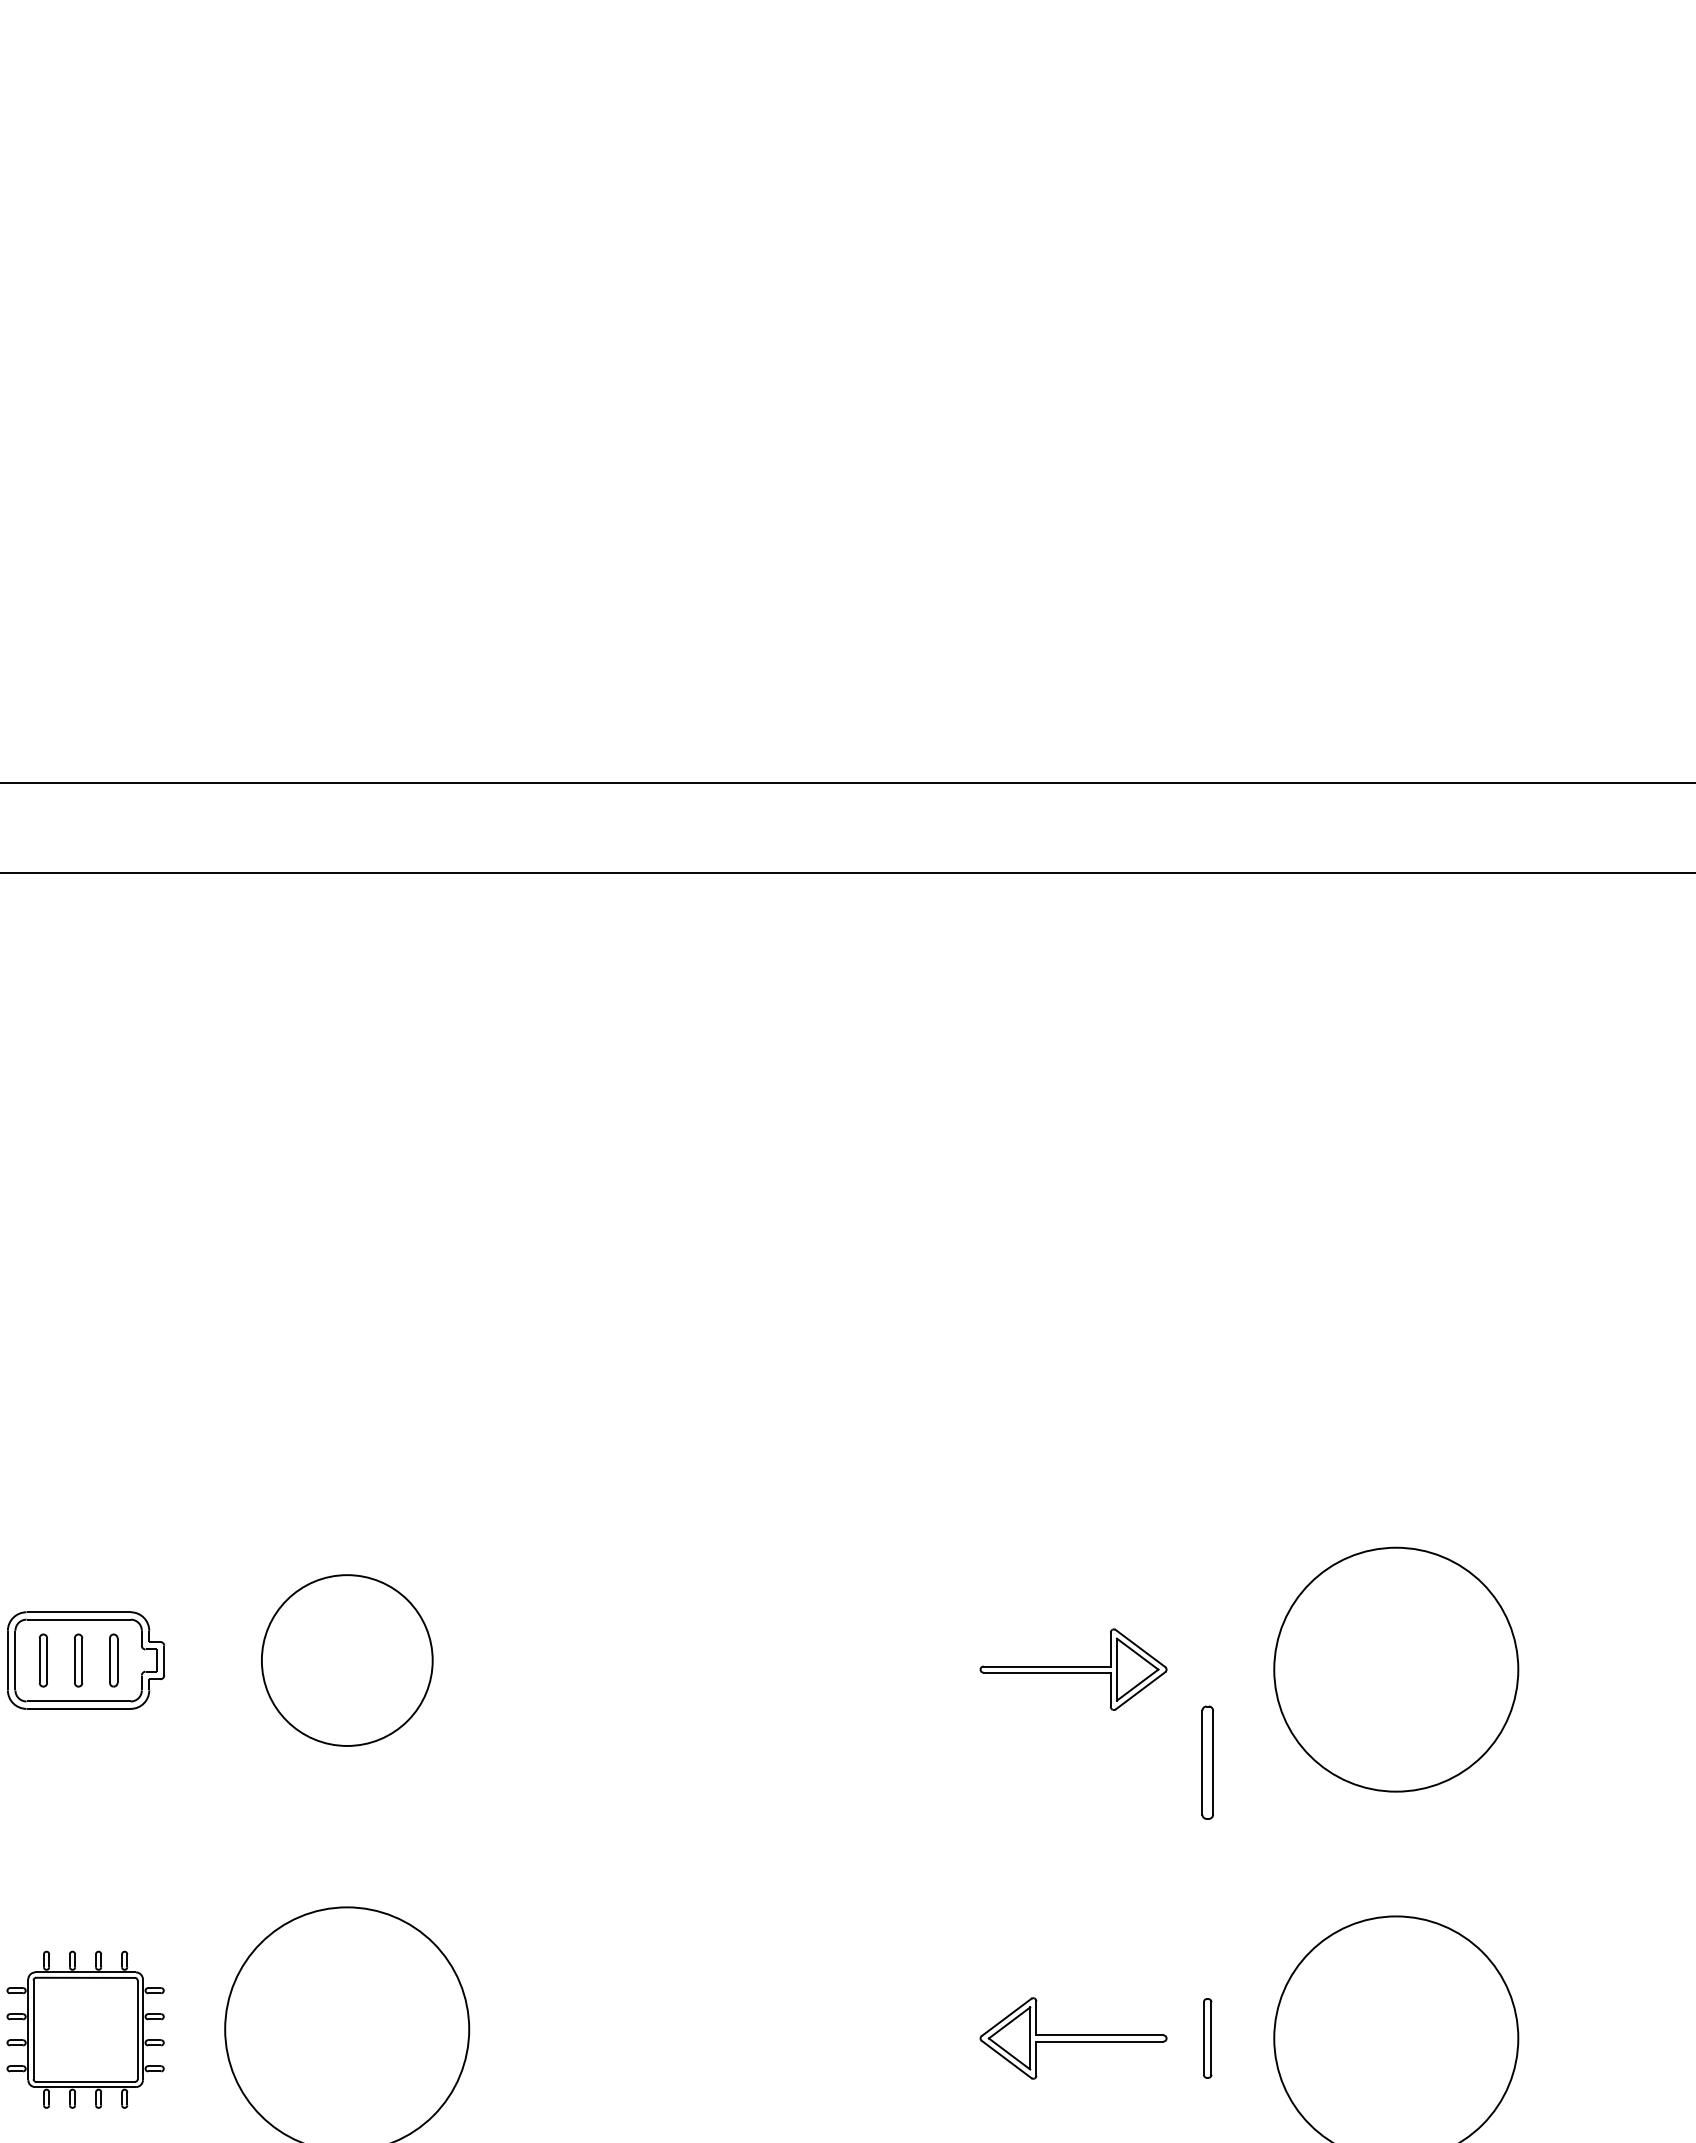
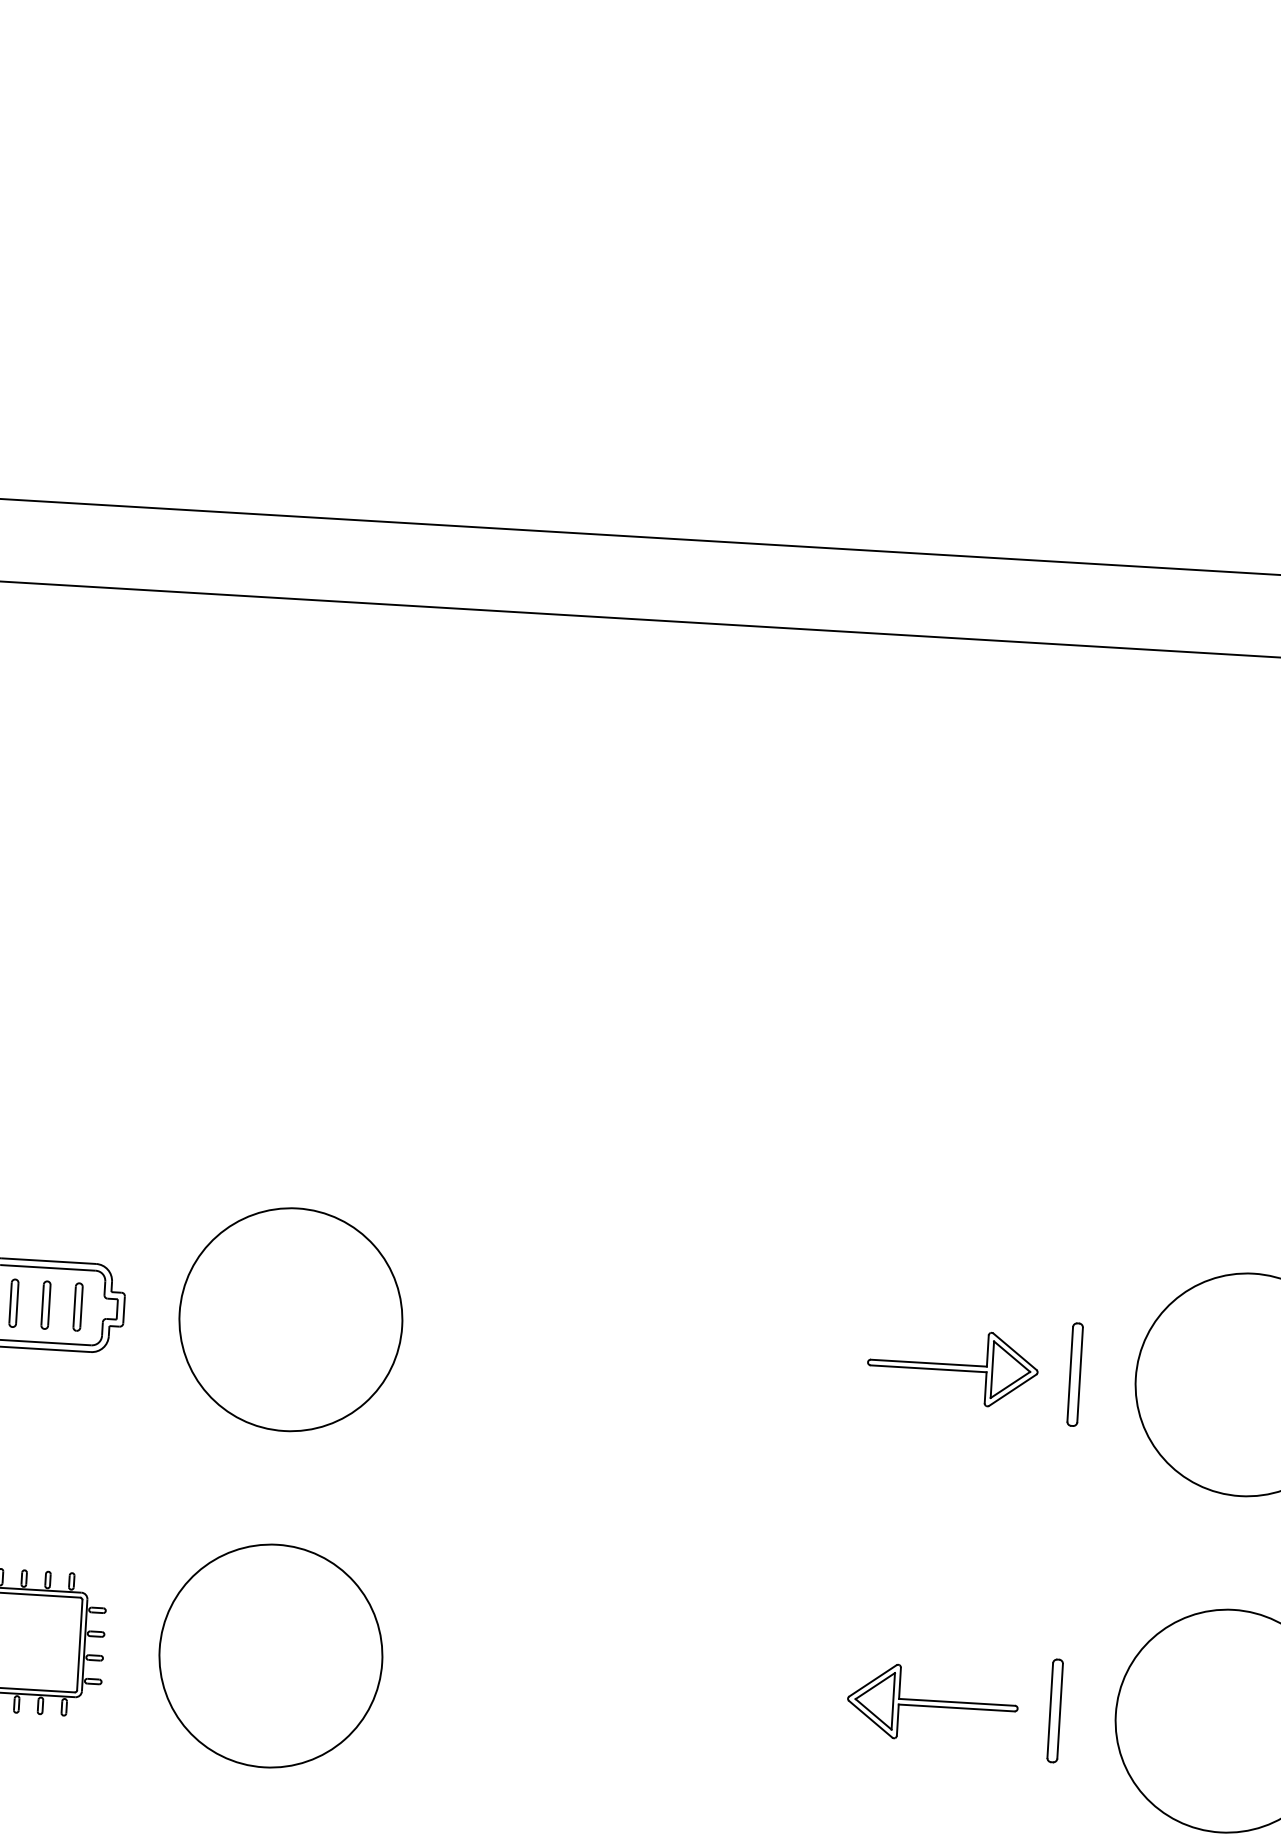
part: (347, 1660) -> (291, 1319), size x1.43
part: (1207, 1762) -> (1074, 1374), moved
part: (1207, 2038) -> (1054, 1710), size x1.43

